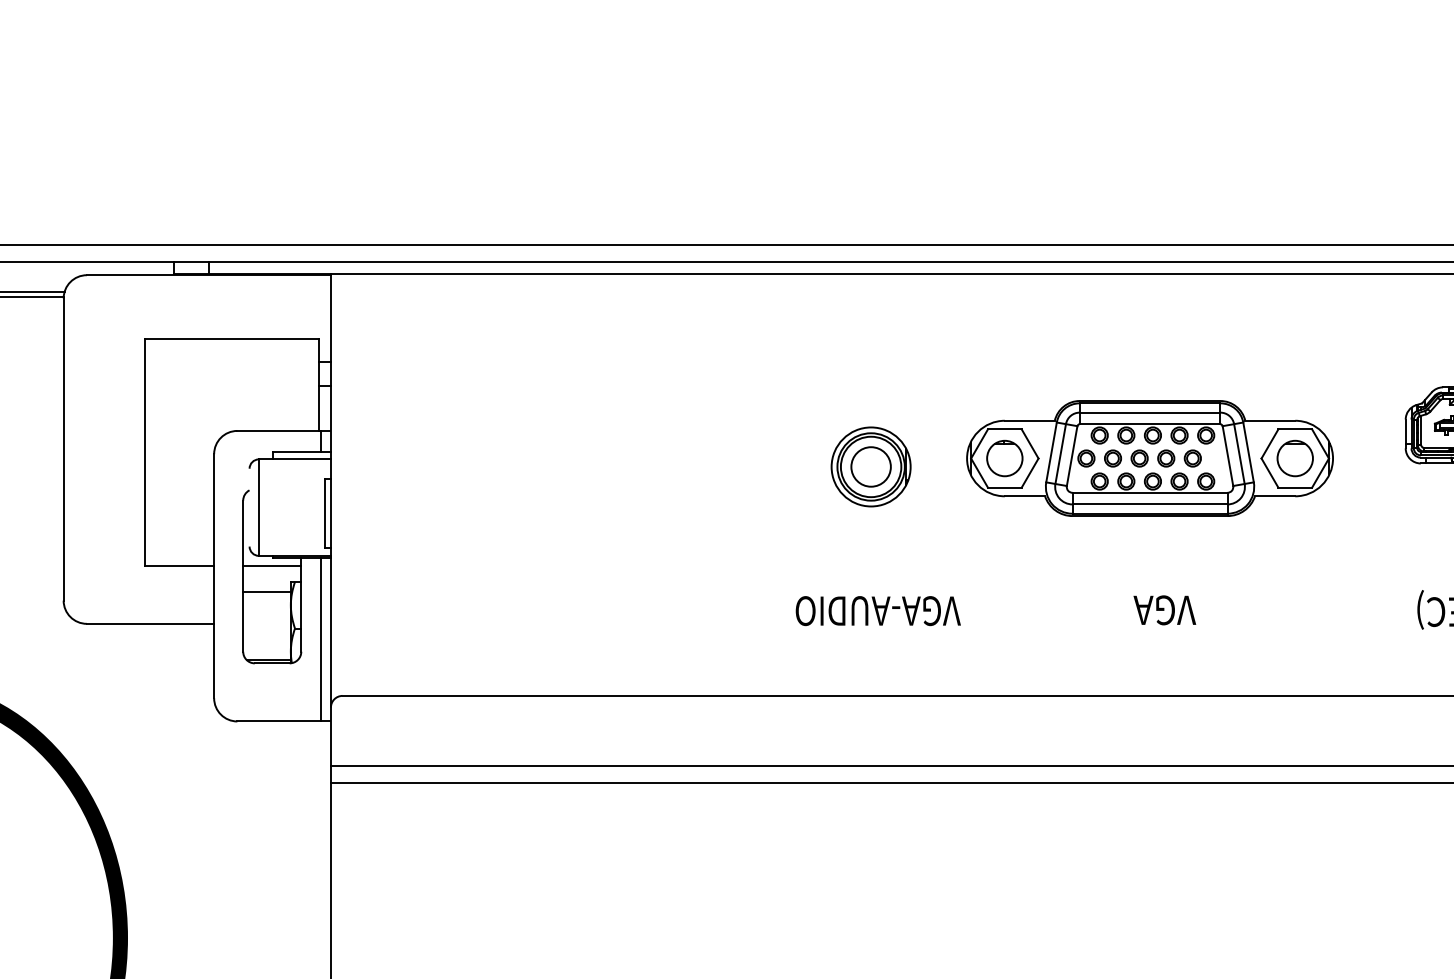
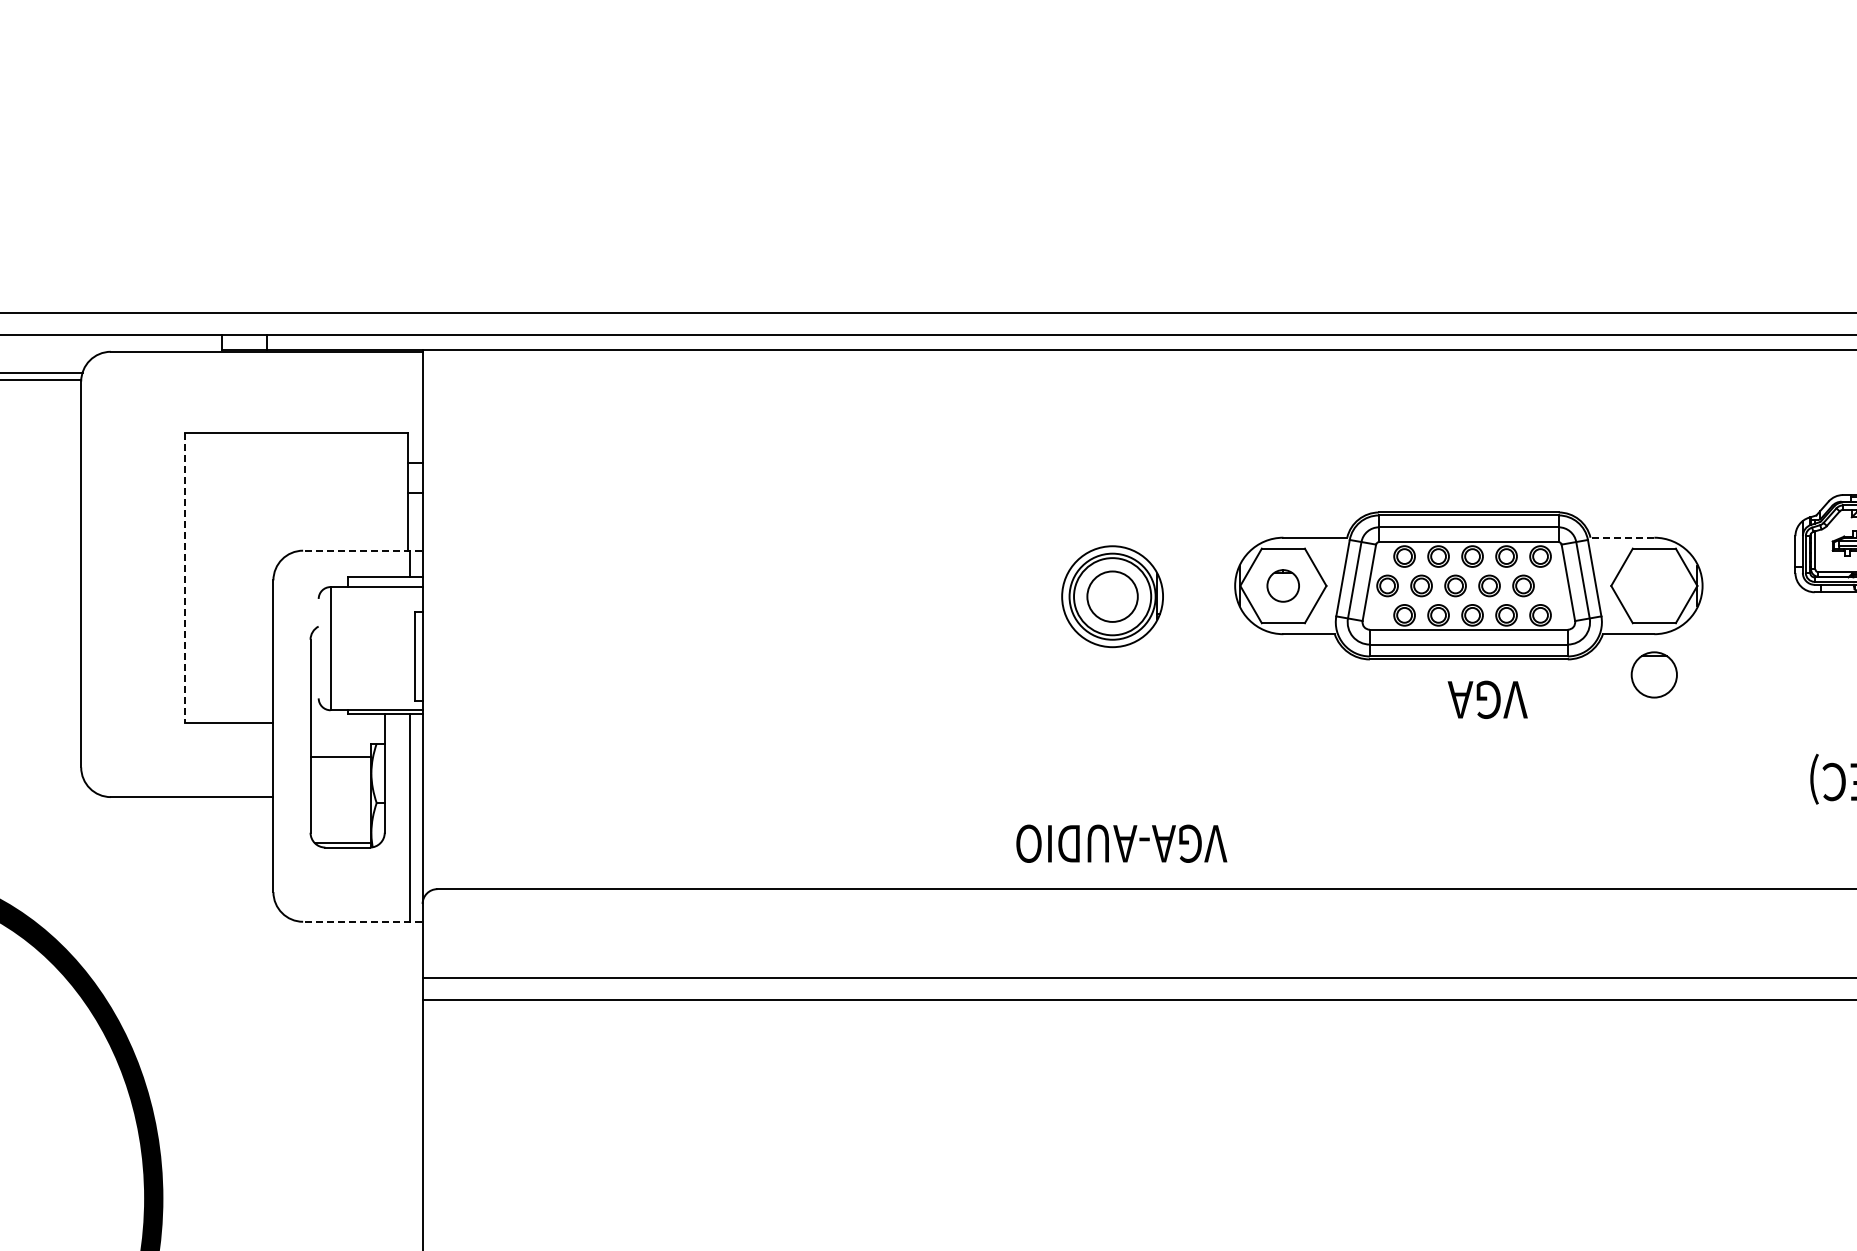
line: (1270, 420) -> (1622, 537), solid -> dashed
line: (283, 430) -> (362, 550), solid -> dashed
line: (145, 452) -> (185, 578), solid -> dashed
part: (1004, 458) -> (1282, 585), size x0.7
part: (1294, 458) -> (1653, 674), moved
line: (272, 565) -> (347, 722), removed
text: (878, 610) -> (1121, 843), moved
text: (1164, 610) -> (1487, 699), moved
line: (283, 721) -> (362, 921), solid -> dashed

